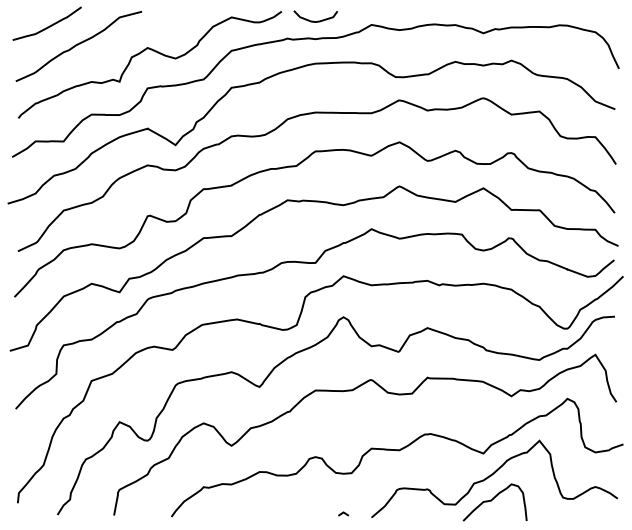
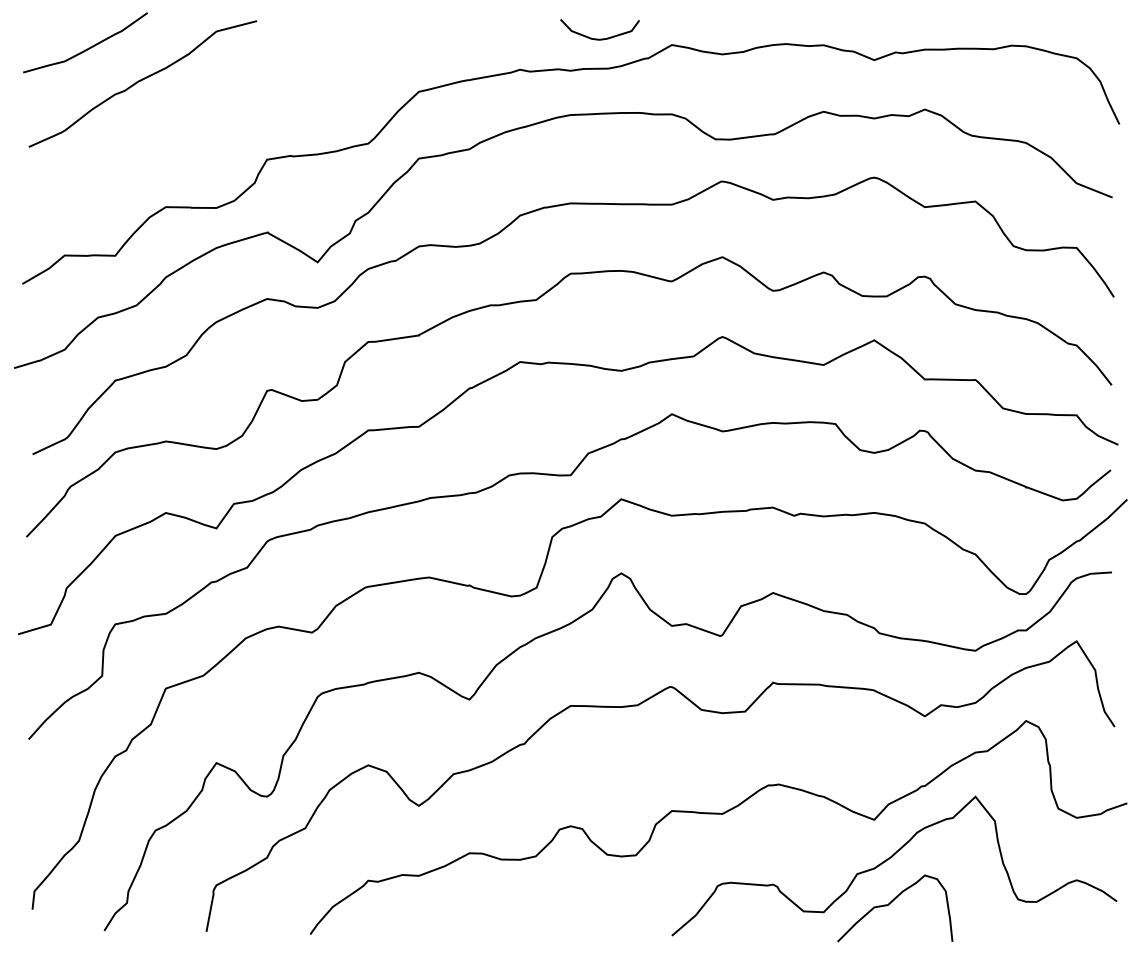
curve: (313, 20) -> (595, 36), moved
curve: (155, 52) -> (281, 94), removed
line: (343, 513) -> (621, 928), removed

